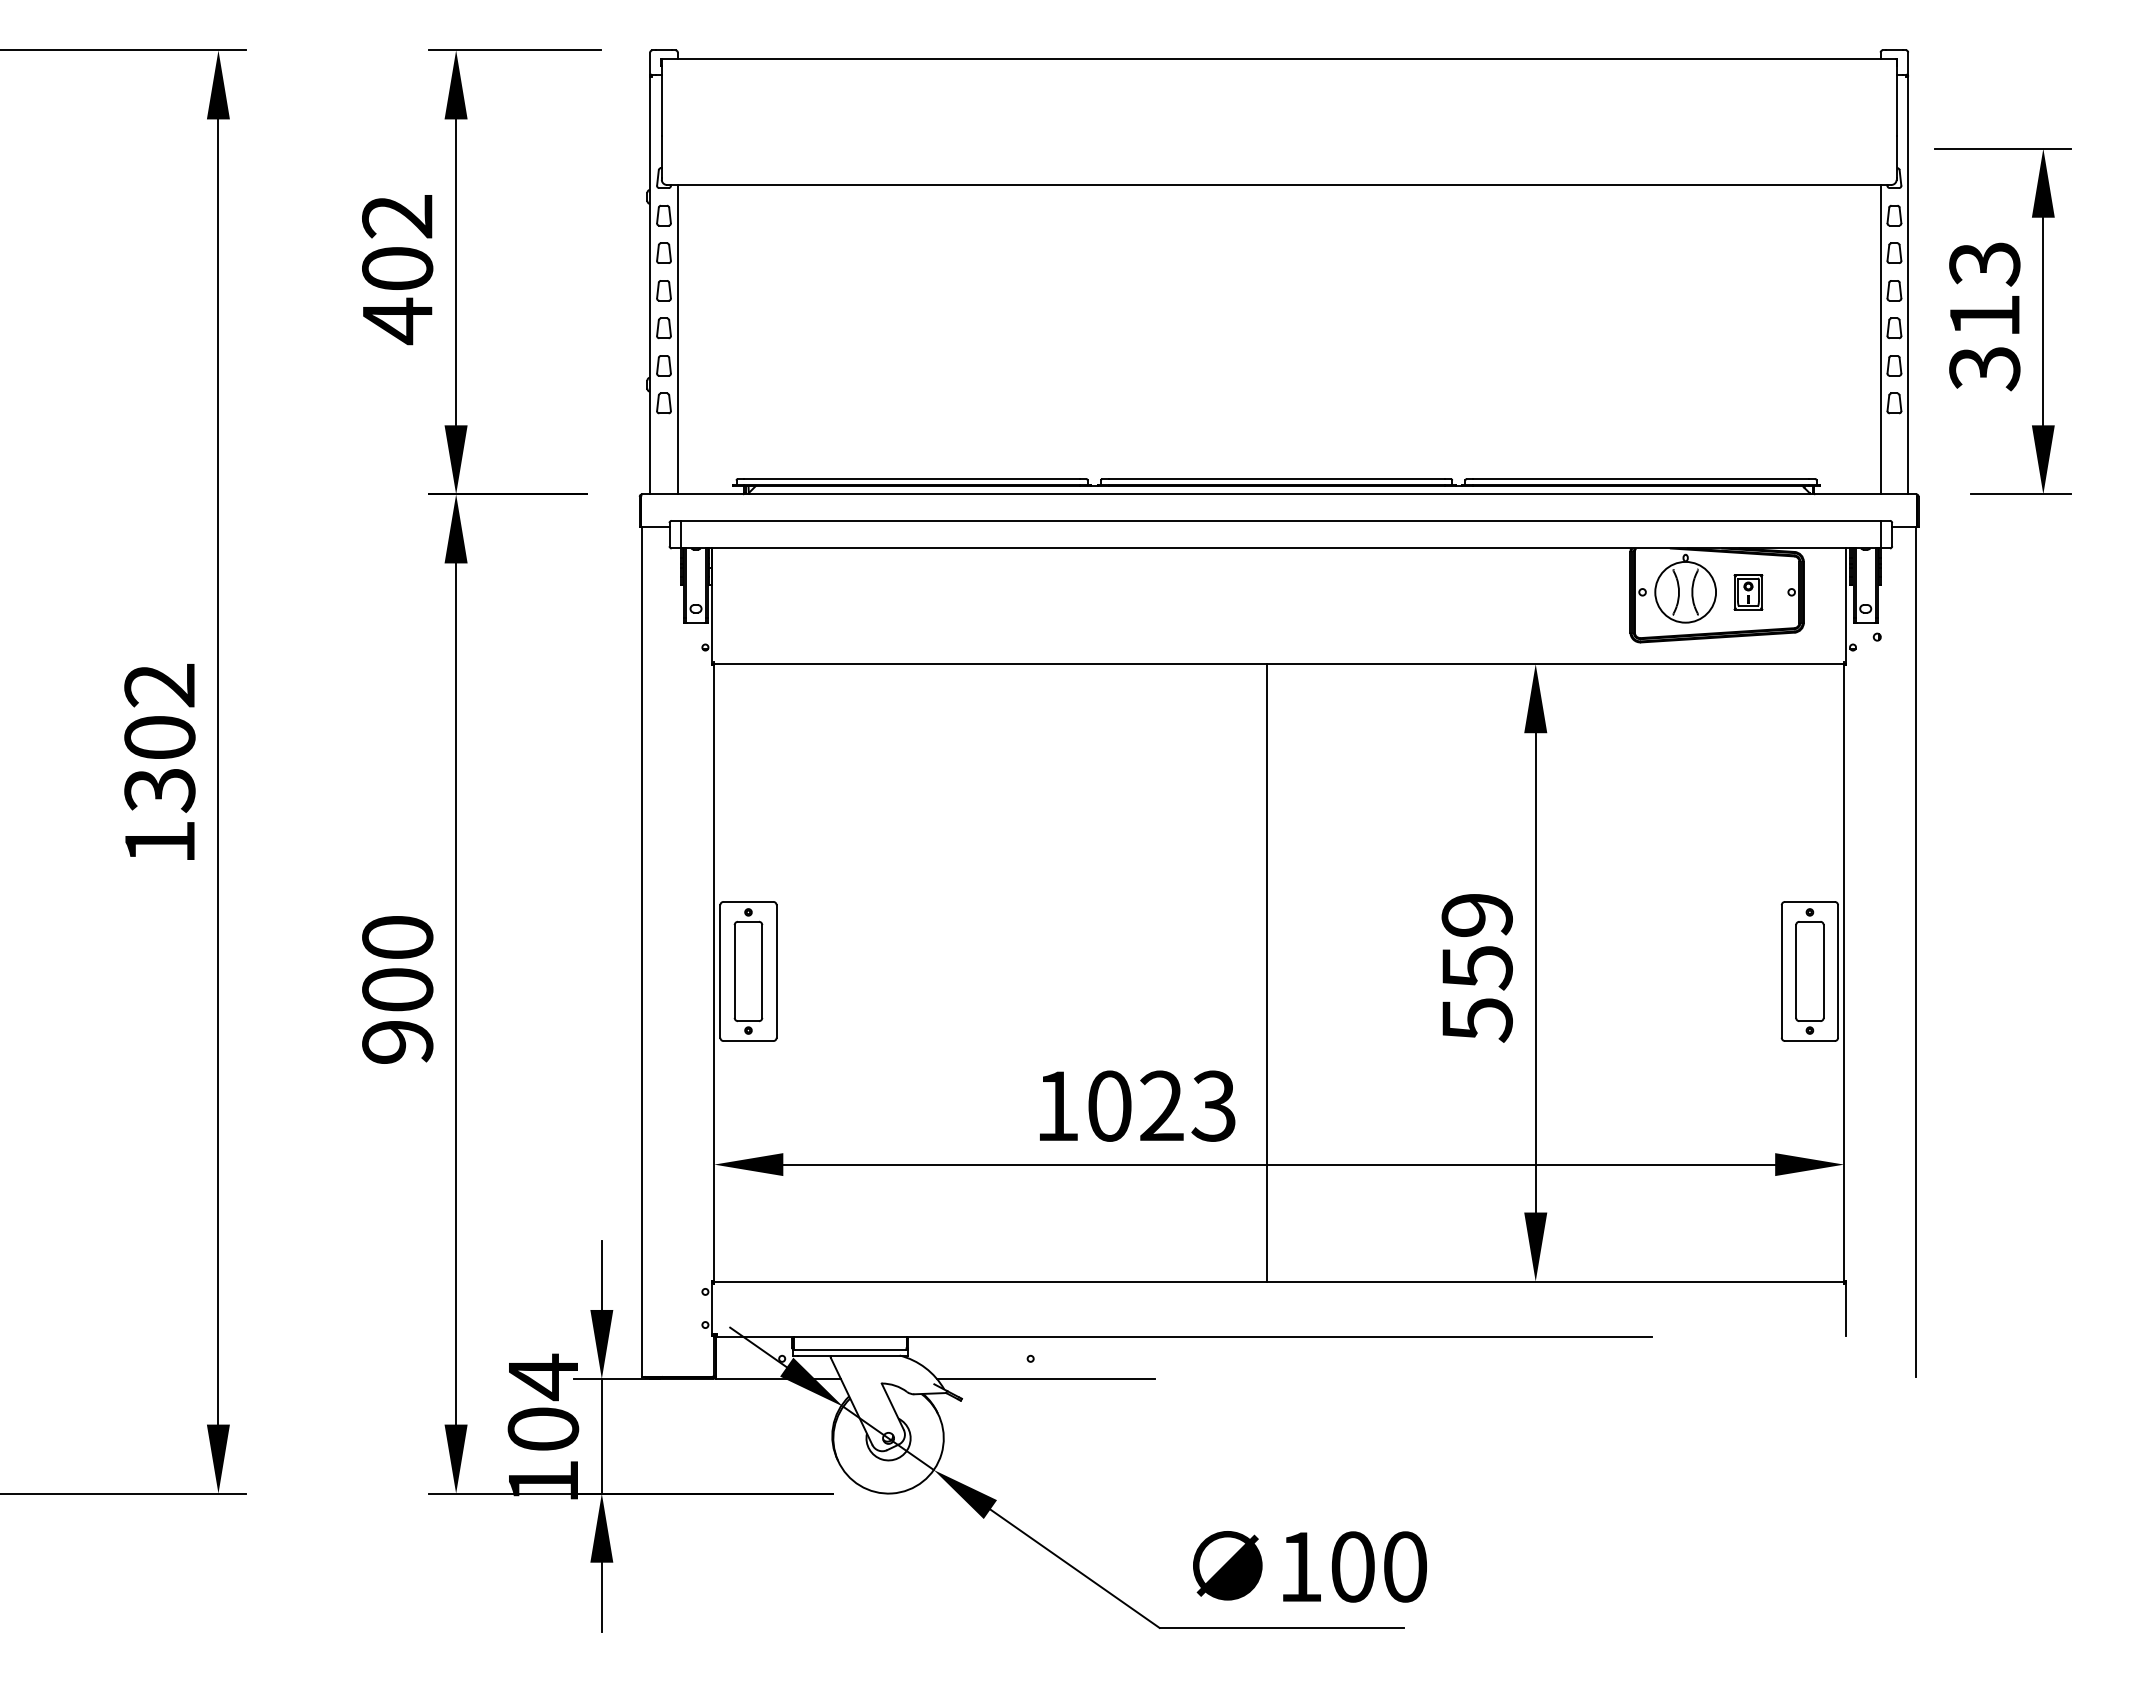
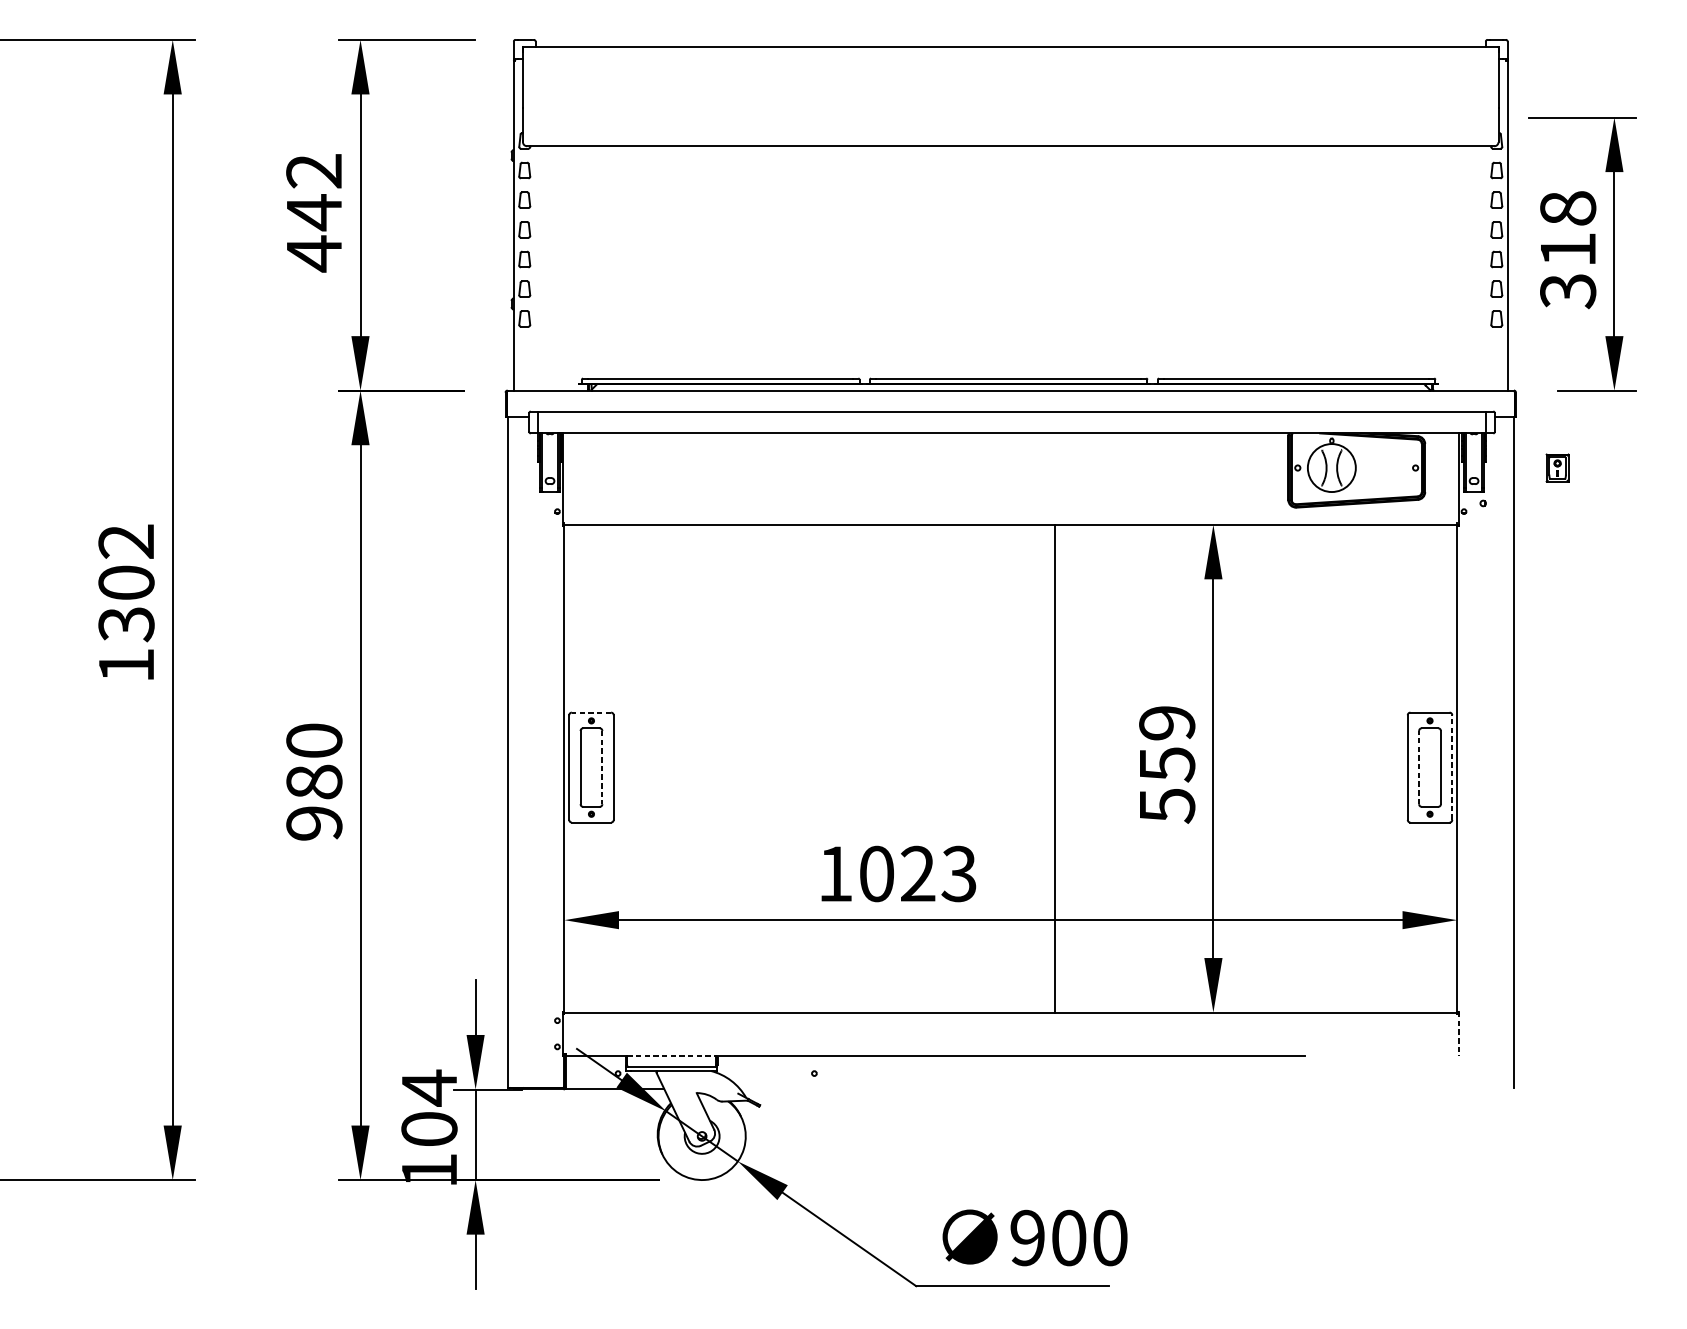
text: (1984, 263) -> (1567, 208), 313 -> 318
text: (397, 268) -> (314, 212), 402 -> 442
line: (677, 339) -> (535, 268), removed
line: (1880, 339) -> (1485, 268), removed
part: (1748, 592) -> (1557, 468), moved
line: (748, 901) -> (591, 712), solid -> dashed
line: (1796, 970) -> (1419, 766), solid -> dashed
line: (1838, 970) -> (1452, 766), solid -> dashed
line: (762, 971) -> (602, 767), solid -> dashed
line: (1267, 972) -> (1055, 768), moved
text: (397, 989) -> (314, 781), 900 -> 980
line: (1846, 1308) -> (1458, 1033), solid -> dashed
line: (850, 1336) -> (672, 1055), solid -> dashed
line: (1045, 1378) -> (826, 1089), removed
text: (1300, 1566) -> (1027, 1237), 100 -> 900

